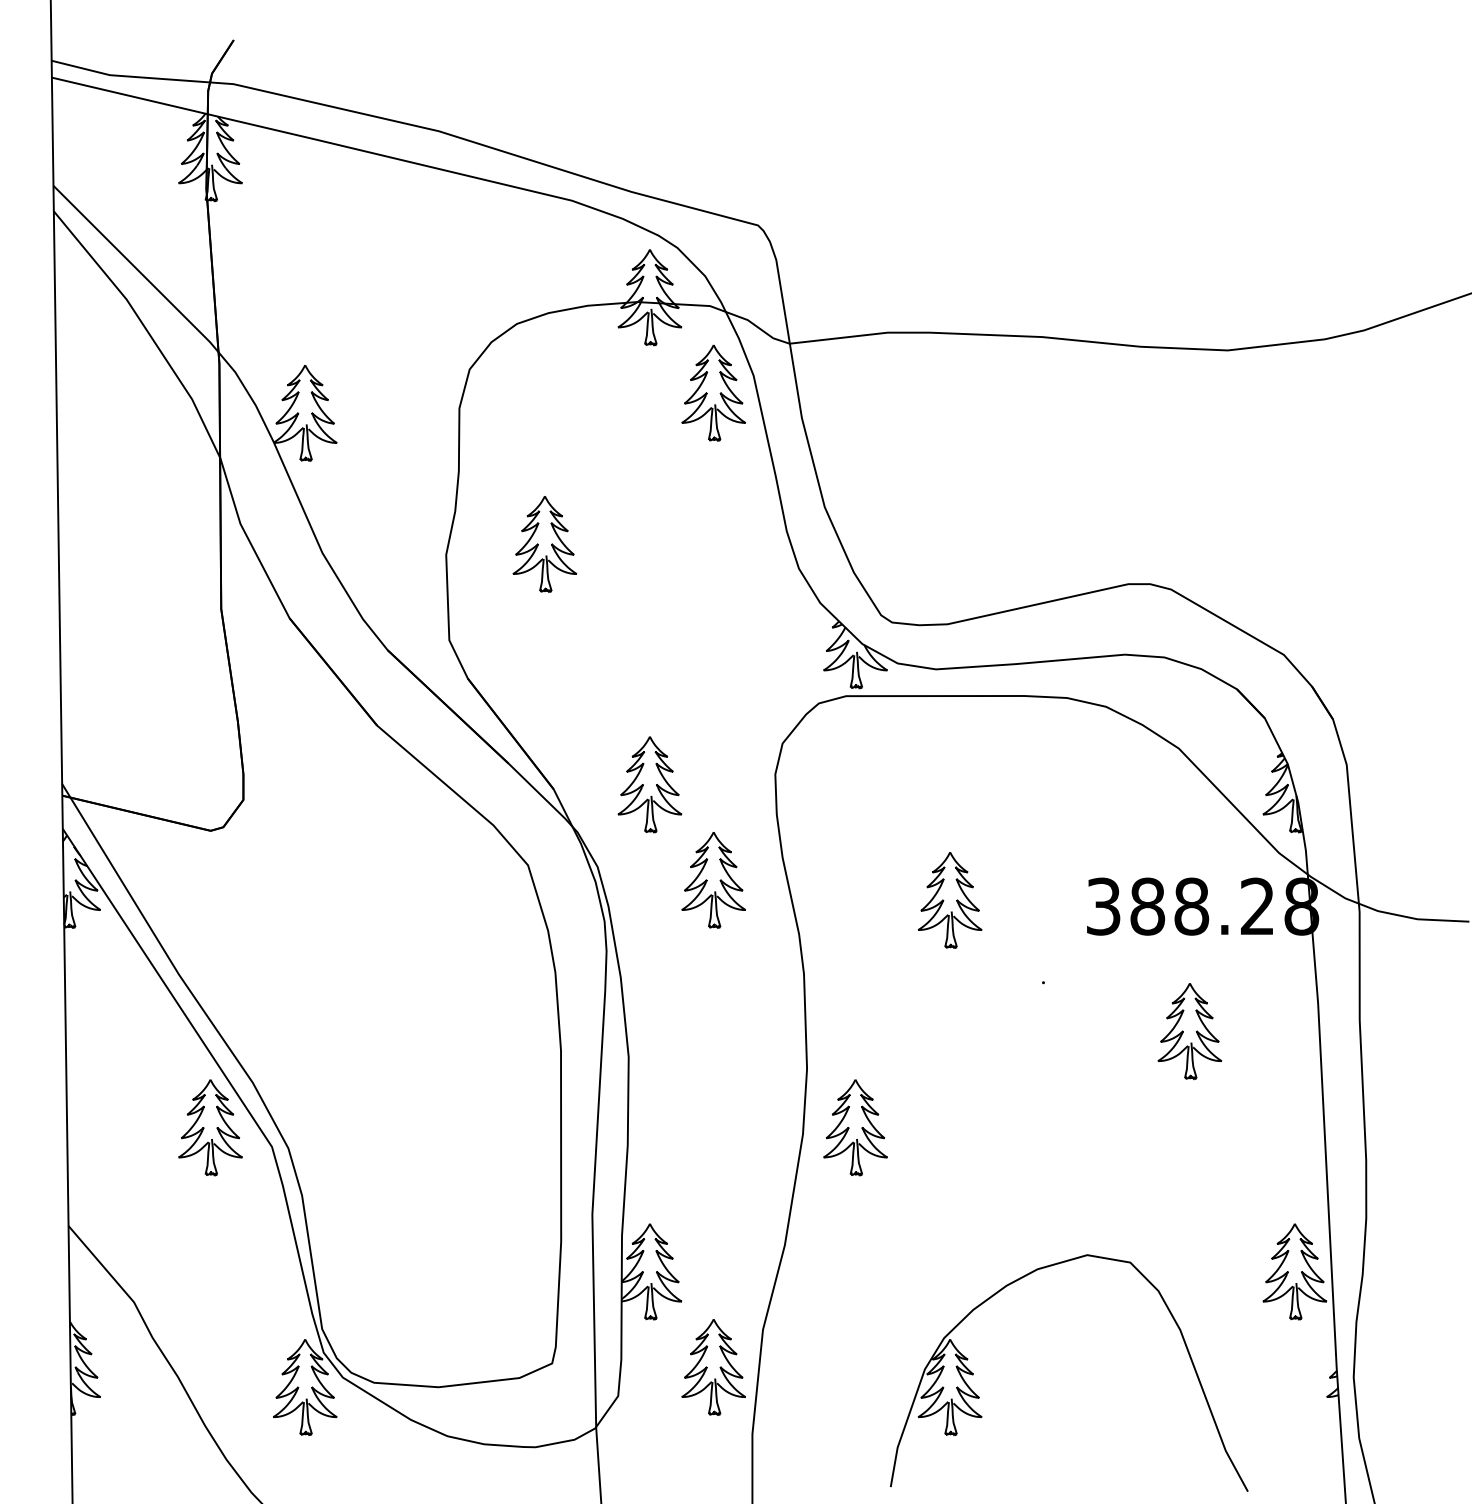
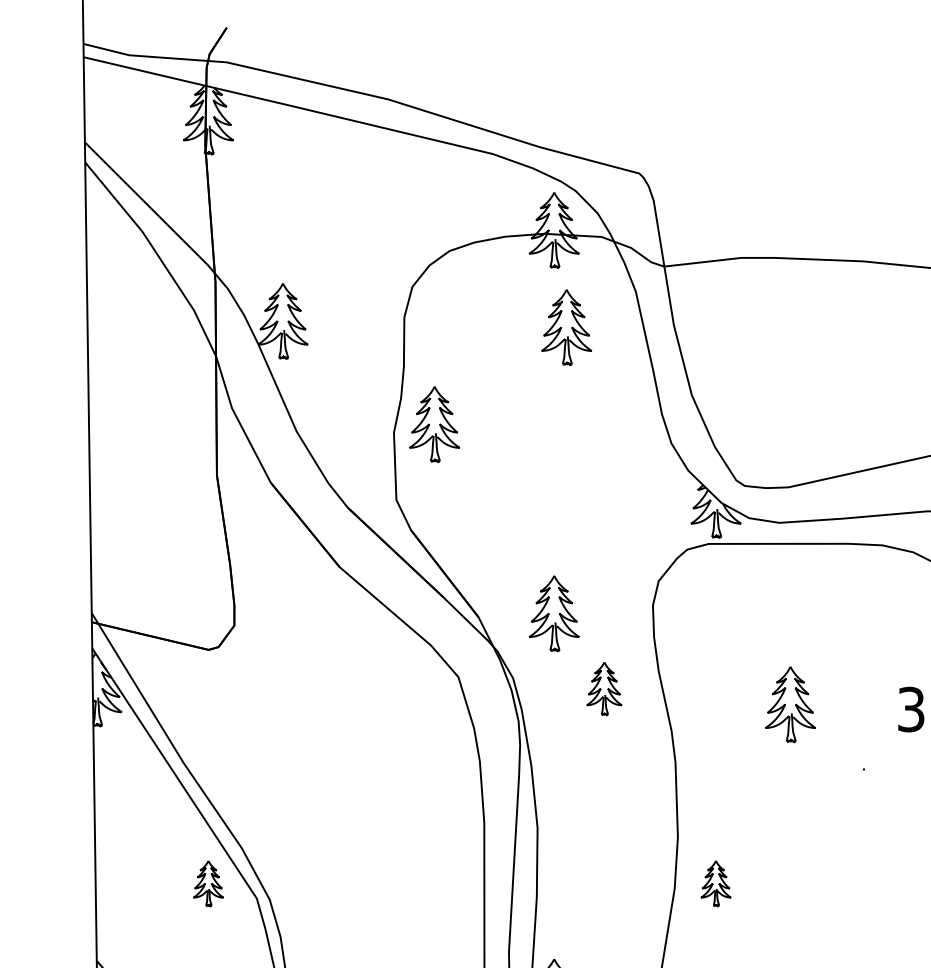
part: (713, 392) -> (566, 327), moved
part: (544, 544) -> (434, 424), moved
part: (713, 880) -> (604, 688), size x0.7
part: (210, 1127) -> (208, 883), size x0.6
part: (855, 1127) -> (716, 883), size x0.6

